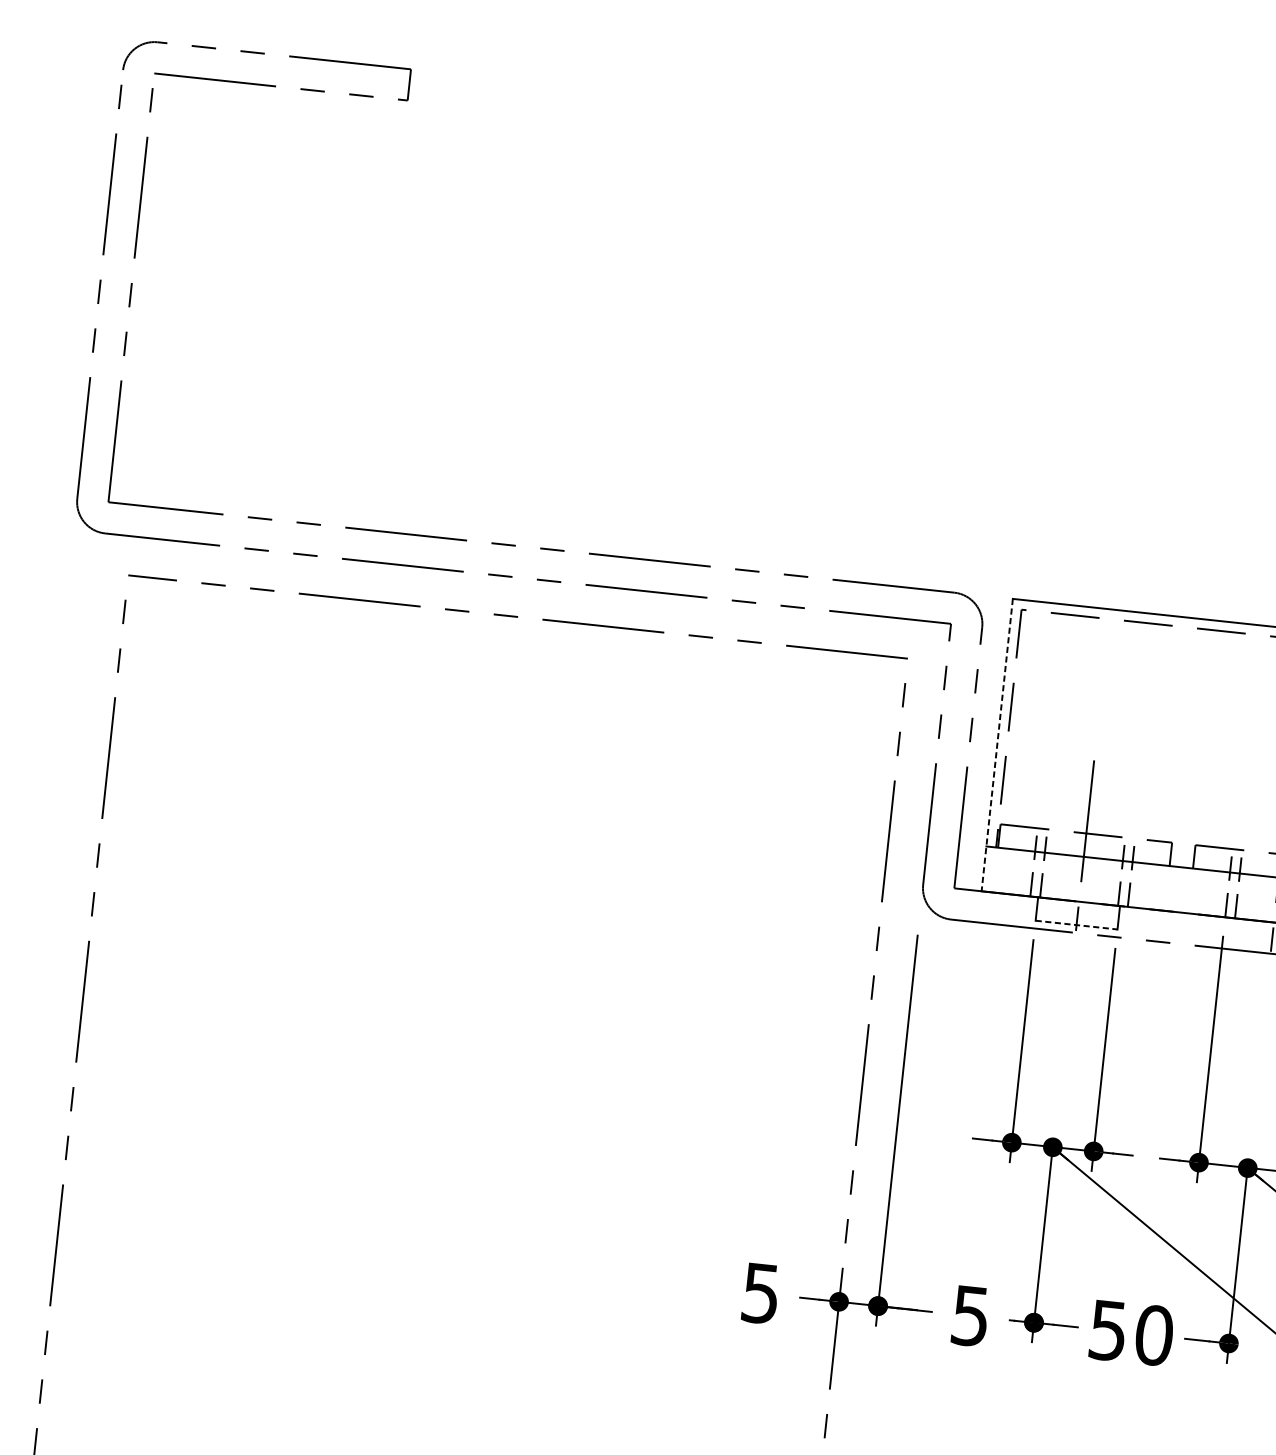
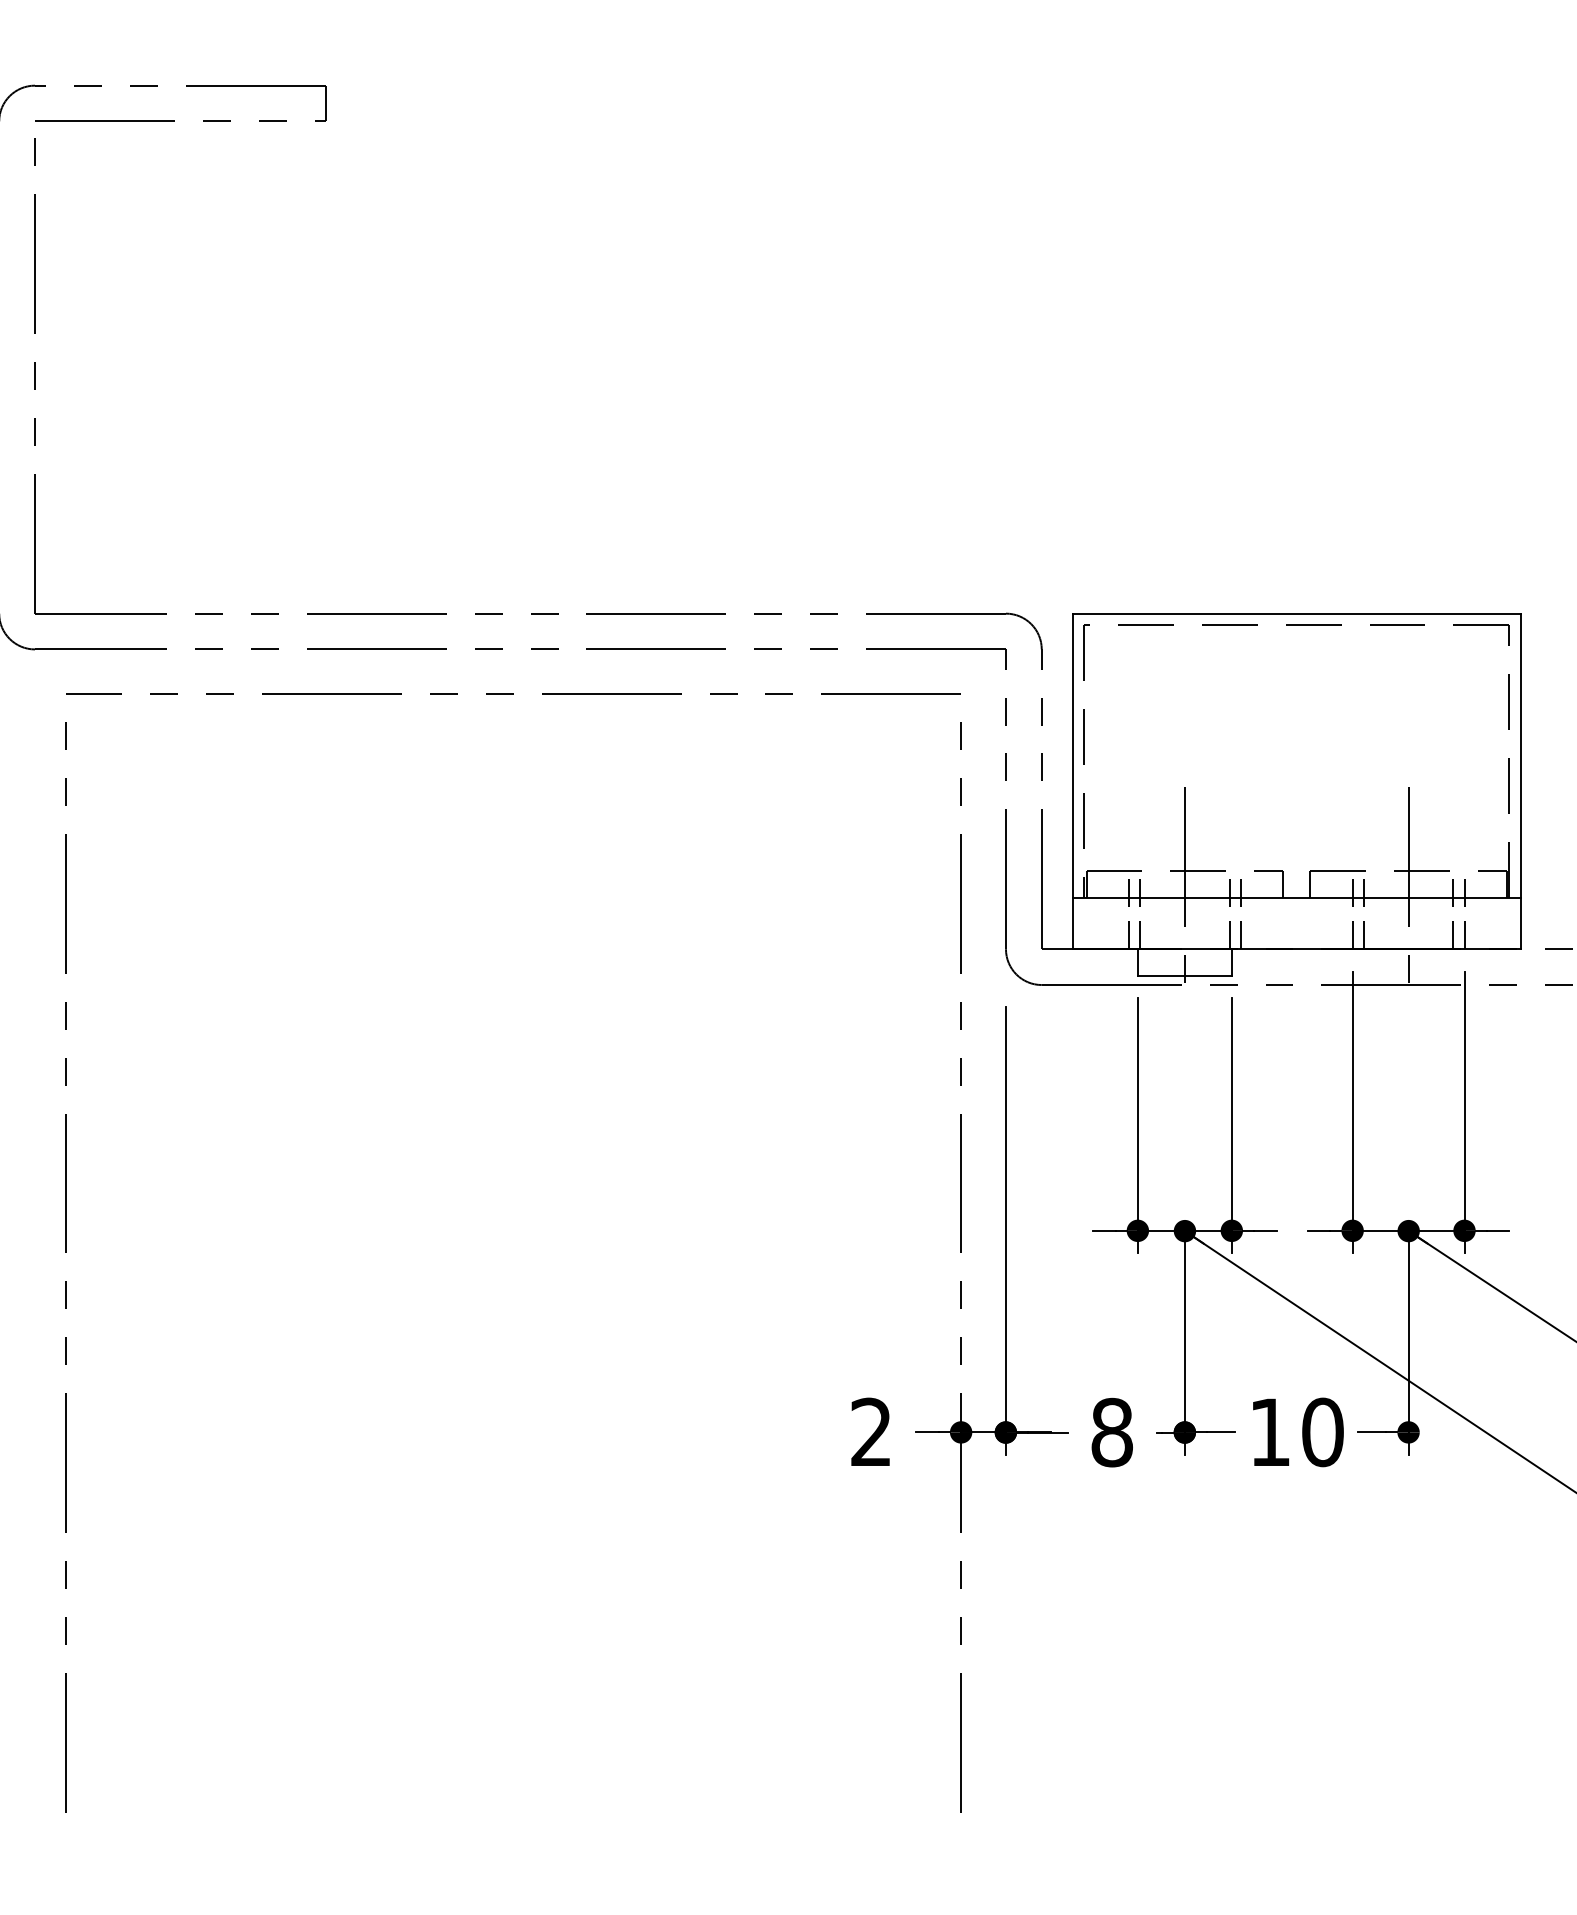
line: (997, 745) -> (1073, 781), dashed -> solid
line: (1076, 925) -> (1184, 976), dashed -> solid
text: (760, 1293) -> (870, 1432), 5 -> 2
text: (970, 1315) -> (1111, 1432), 5 -> 8
text: (1107, 1330) -> (1269, 1432), 50 -> 10

